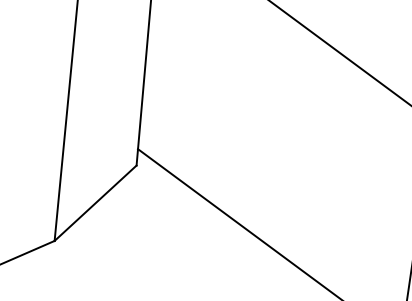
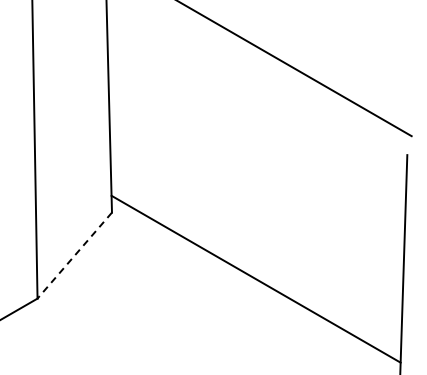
line: (95, 203) -> (74, 255), solid -> dashed

